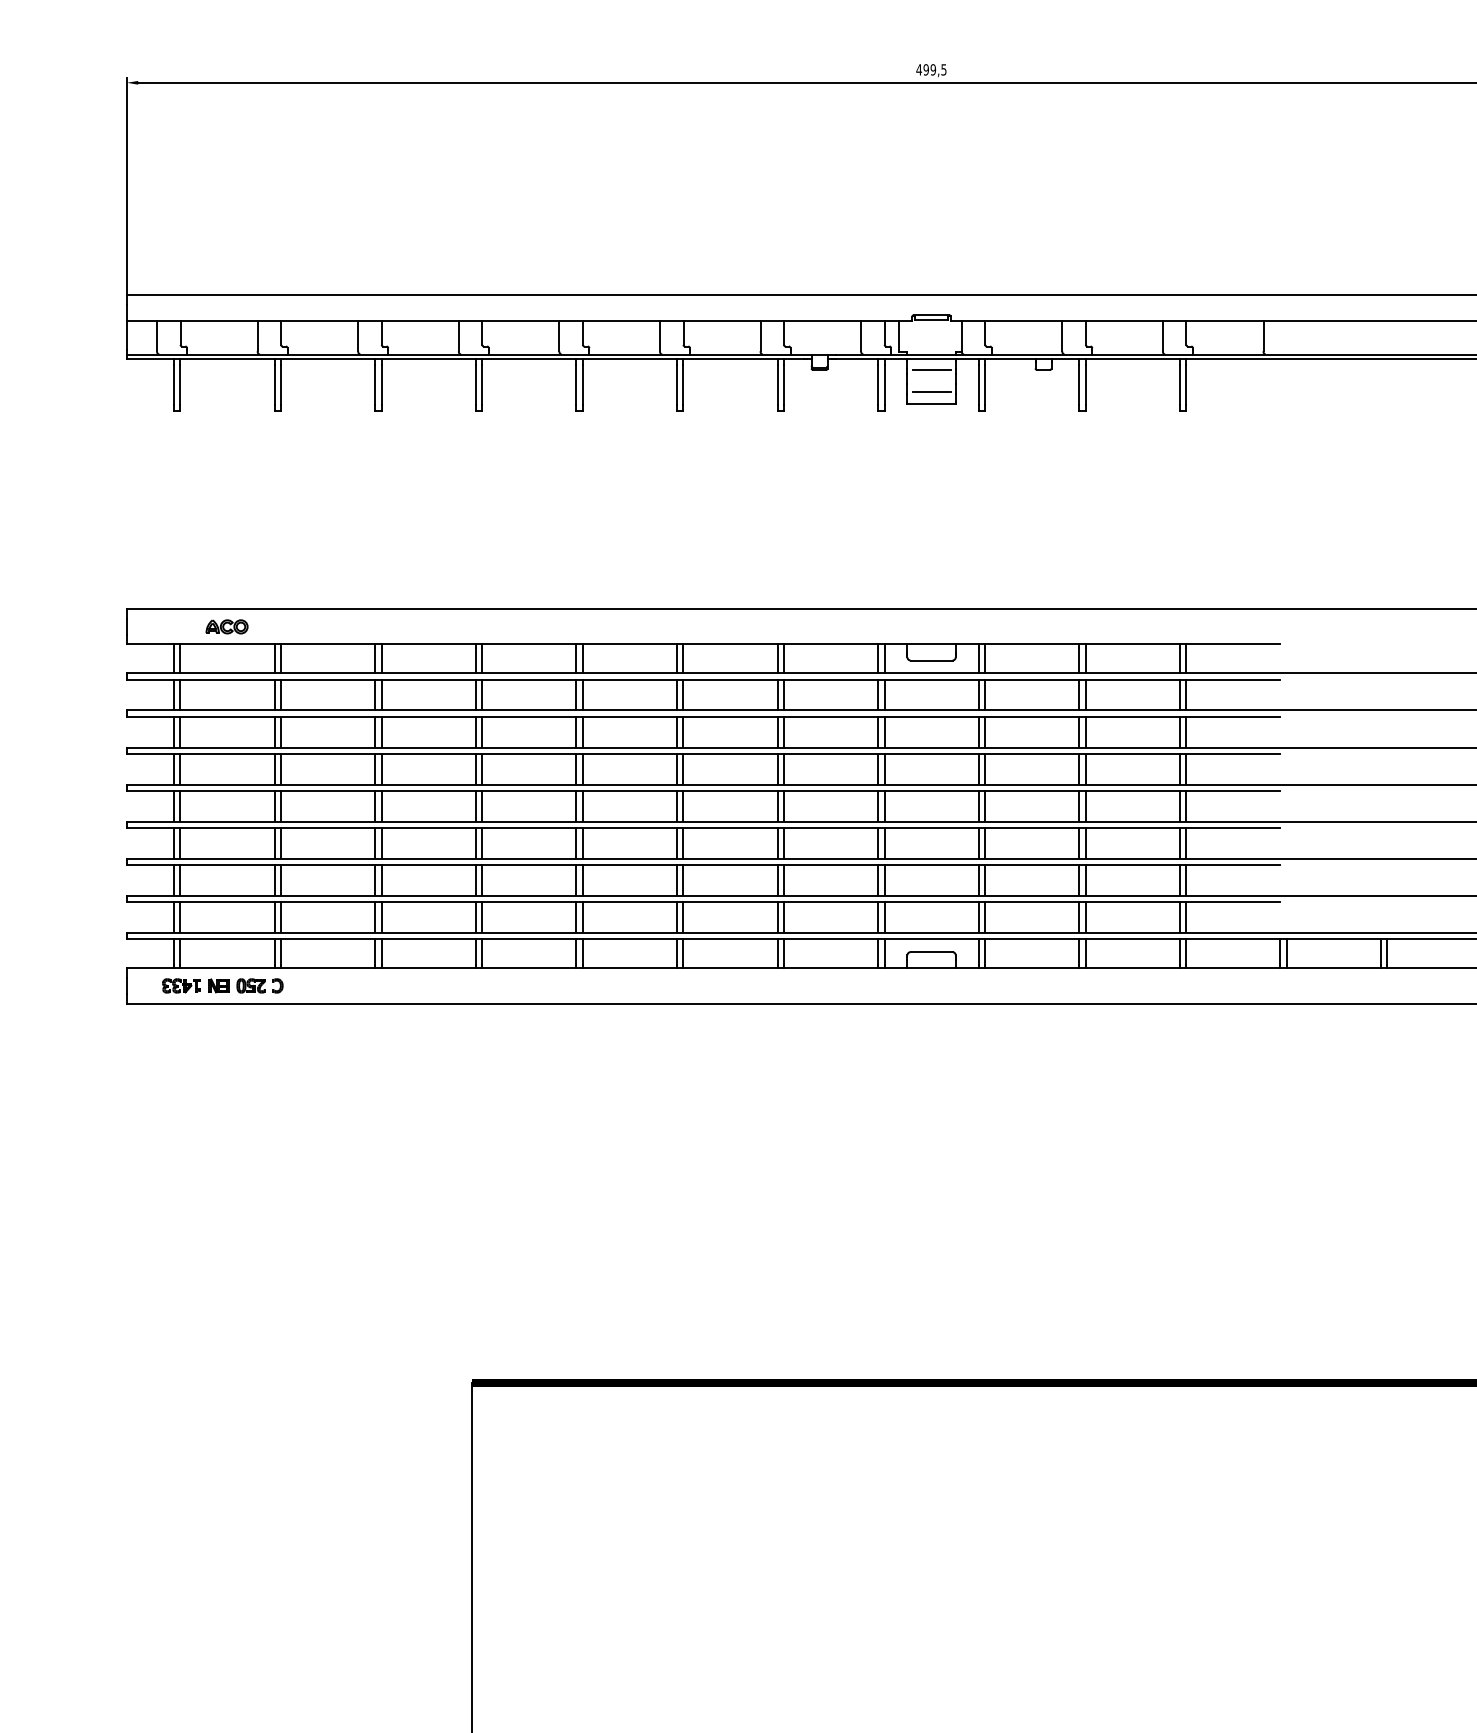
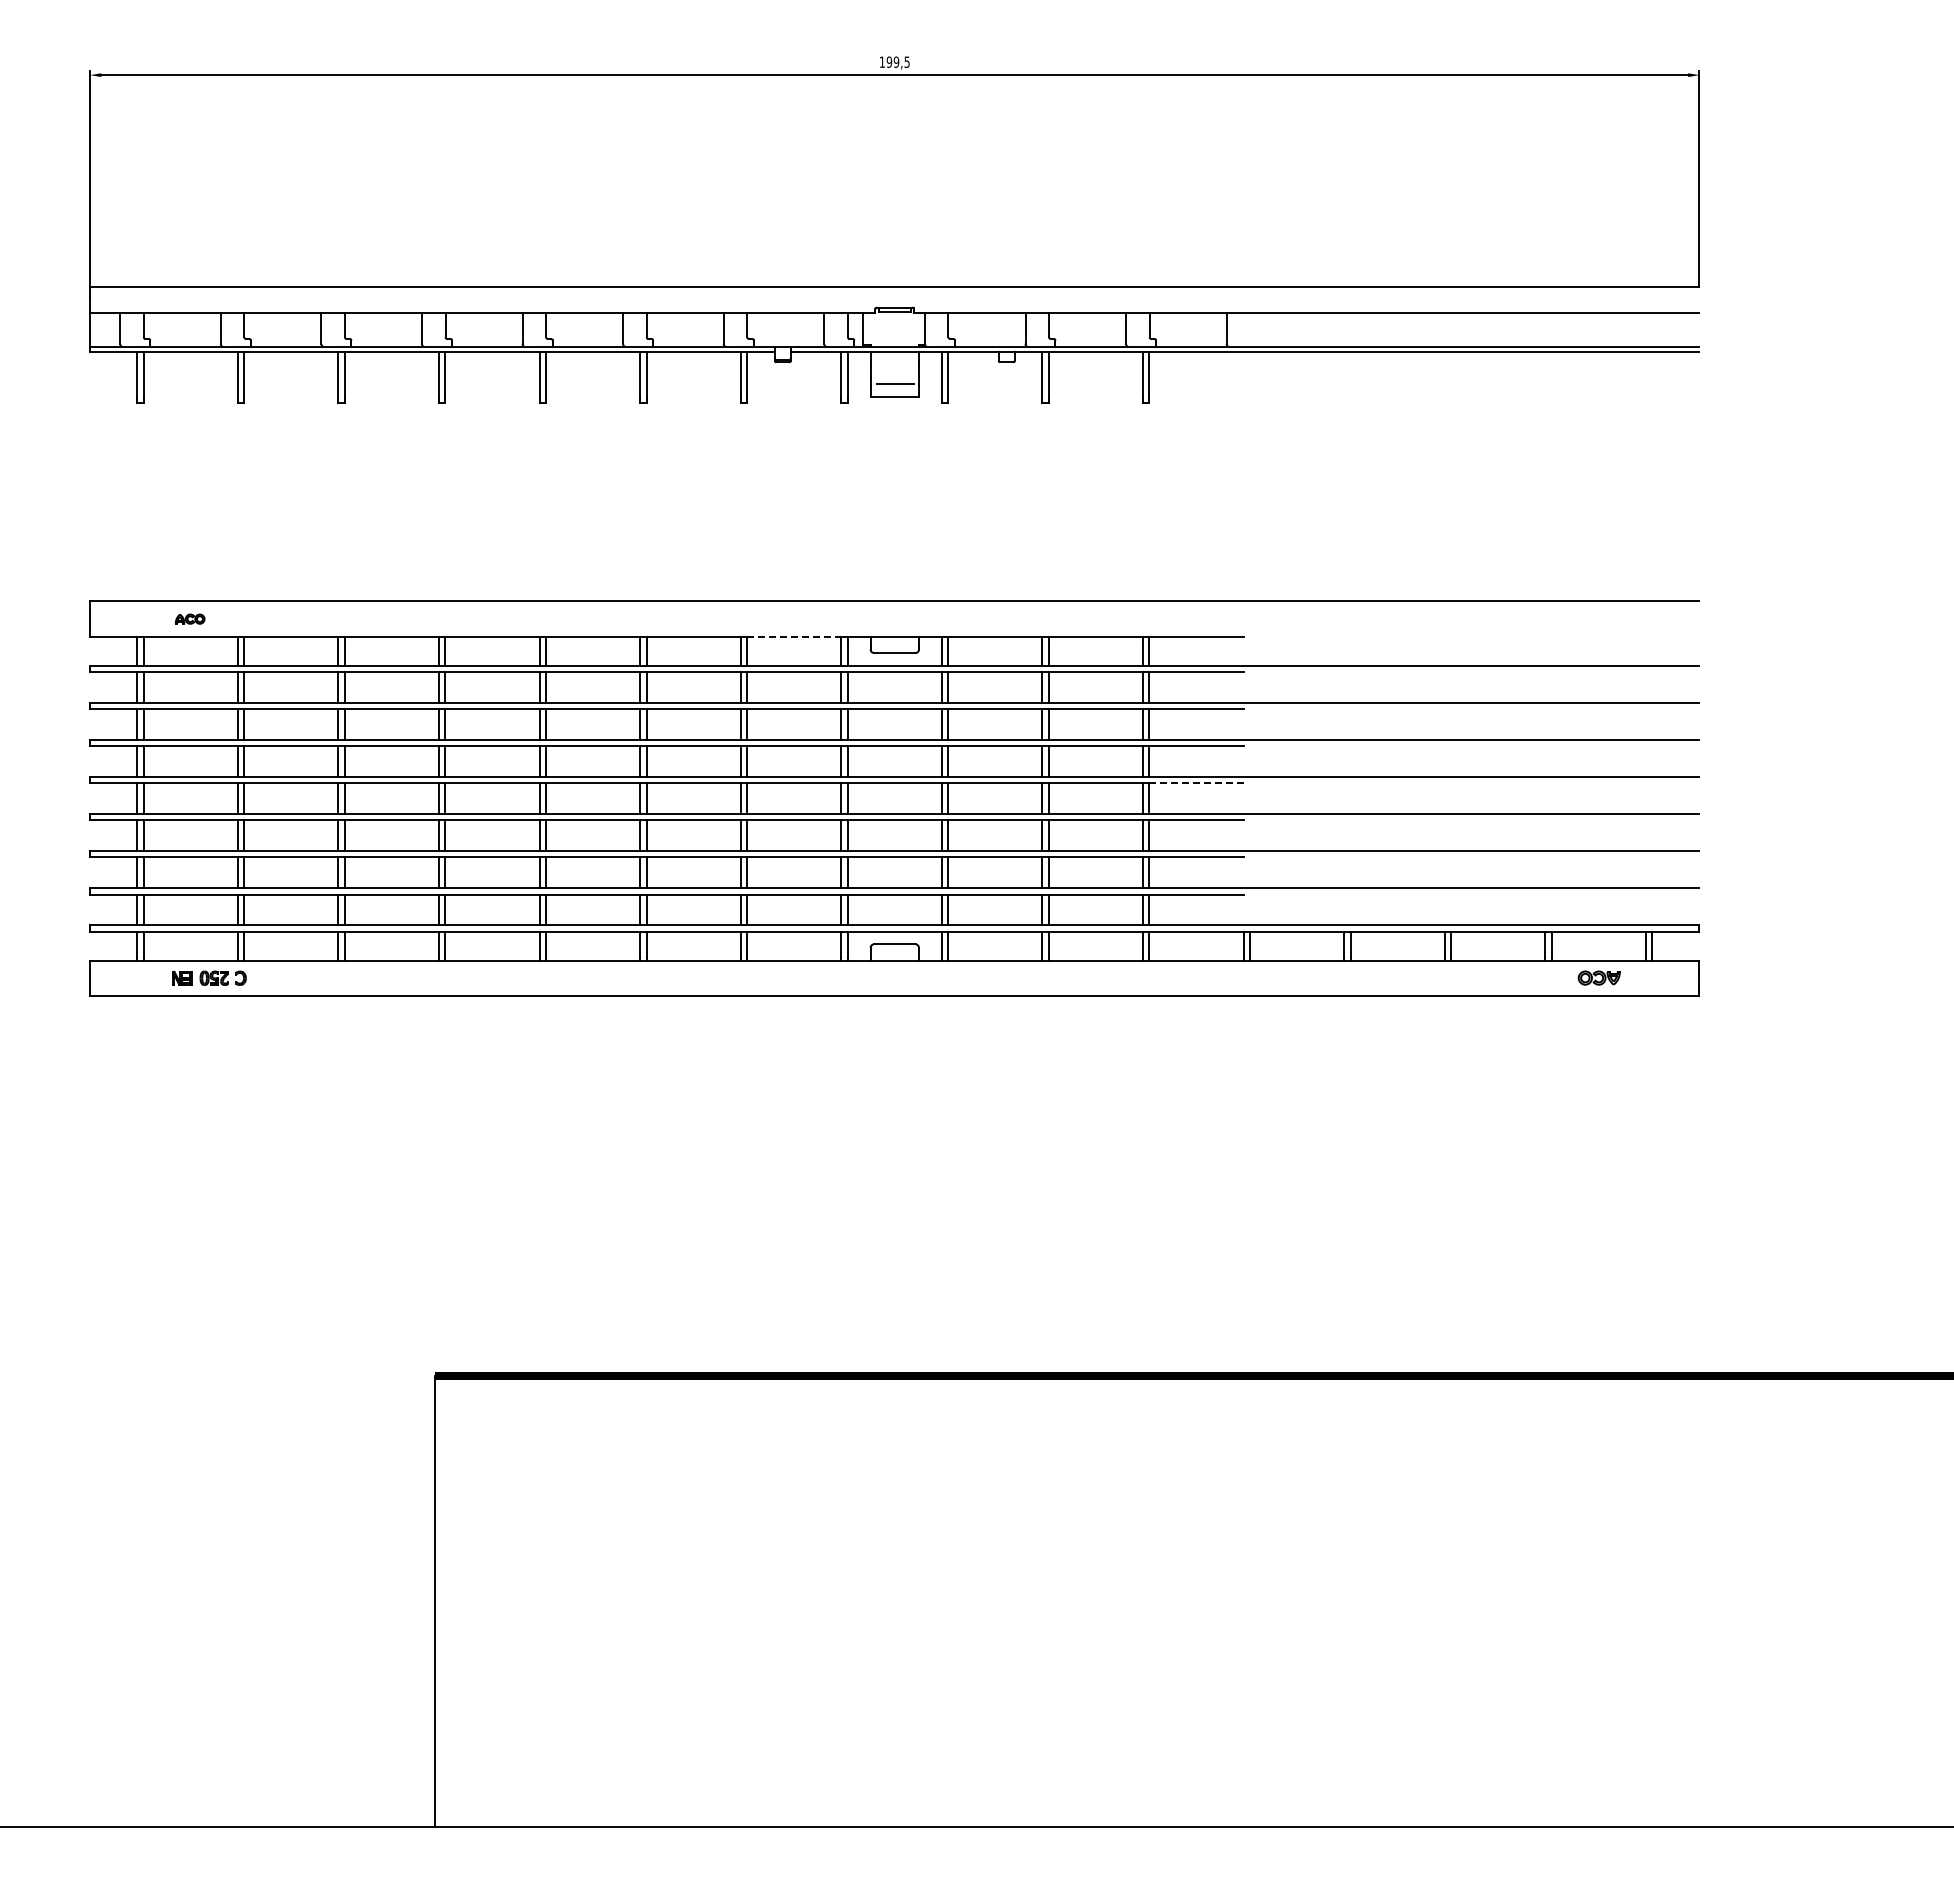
text: (919, 69) -> (882, 61), 499,5 -> 199,5
line: (931, 370) -> (894, 362), removed
part: (226, 626) -> (189, 618), size x0.7
line: (831, 644) -> (794, 636), solid -> dashed
line: (1233, 791) -> (1196, 783), solid -> dashed
part: (181, 985) -> (144, 977), removed

